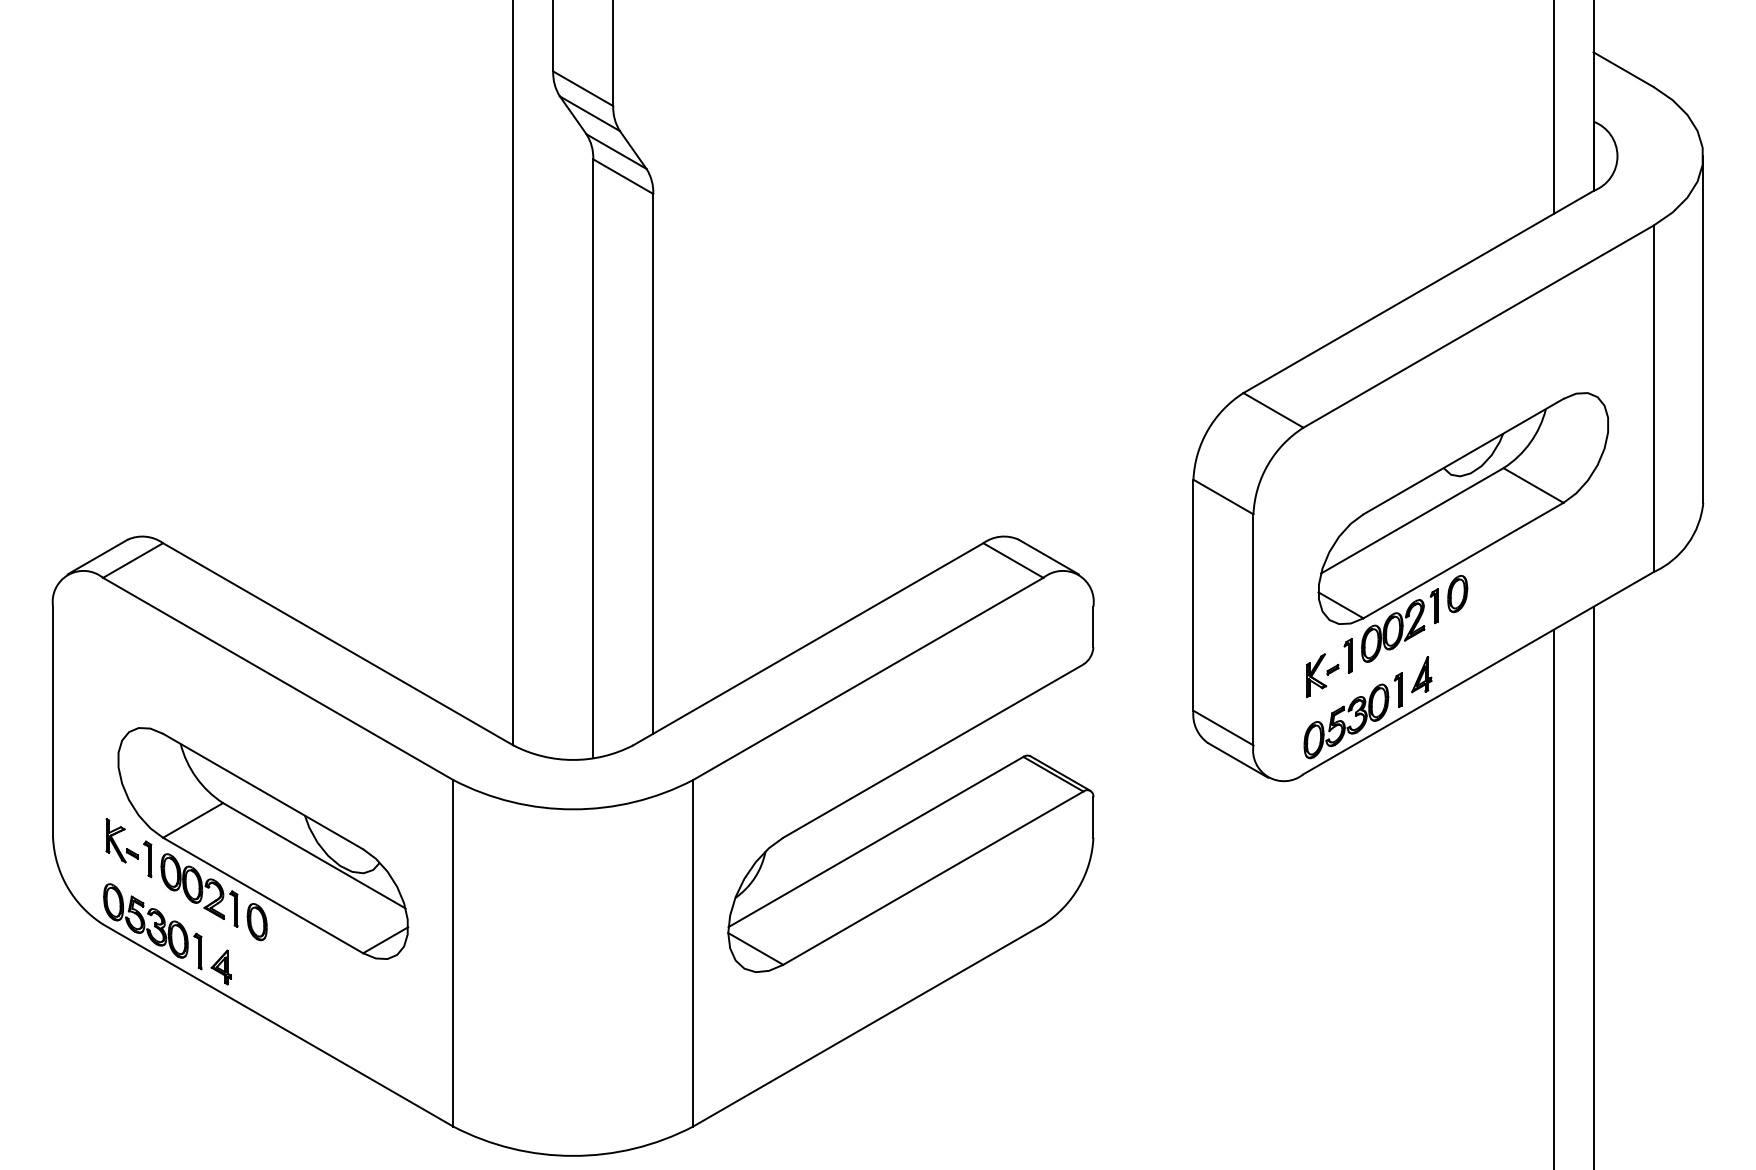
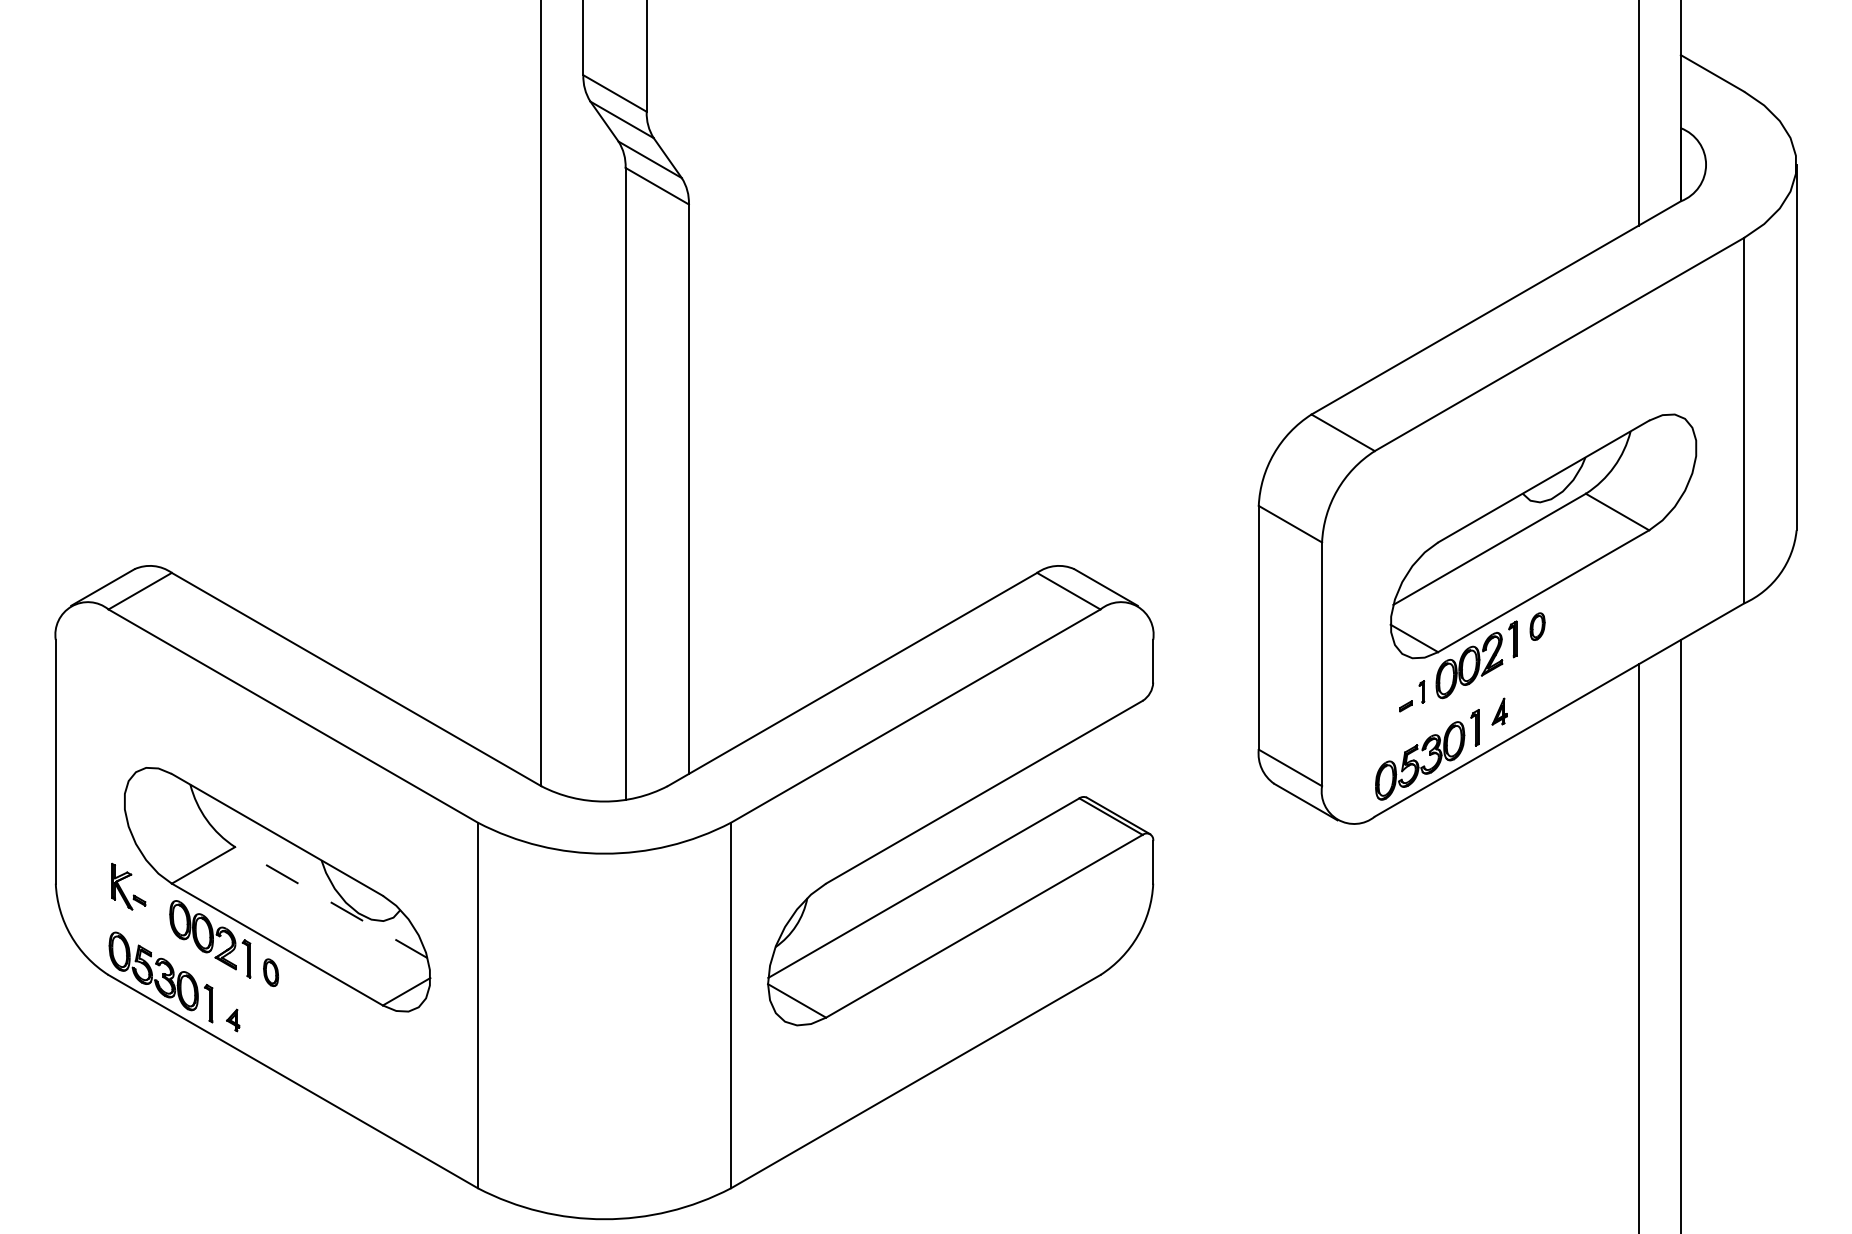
part: (1457, 594) -> (1537, 627), size x0.7
part: (1347, 655) -> (1421, 691), size x0.6
part: (1421, 674) -> (1499, 711), size x0.7
part: (1316, 675) -> (1388, 712), removed
line: (313, 855) -> (330, 902), solid -> dashed
part: (147, 859) -> (155, 906), removed
part: (256, 922) -> (270, 973), size x0.7
part: (220, 967) -> (232, 1020), size x0.6

